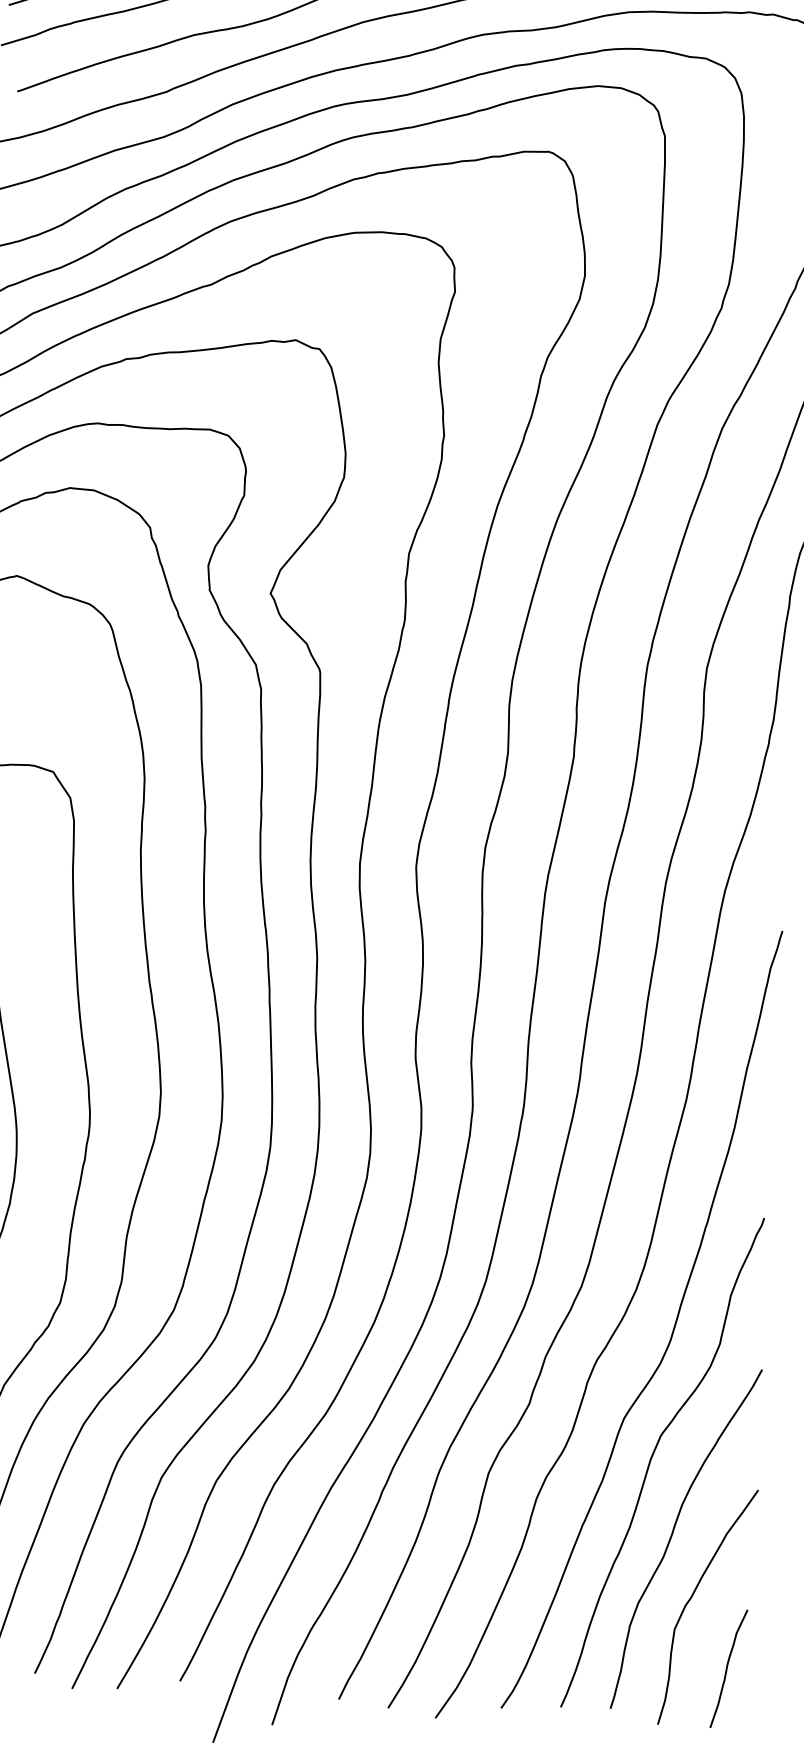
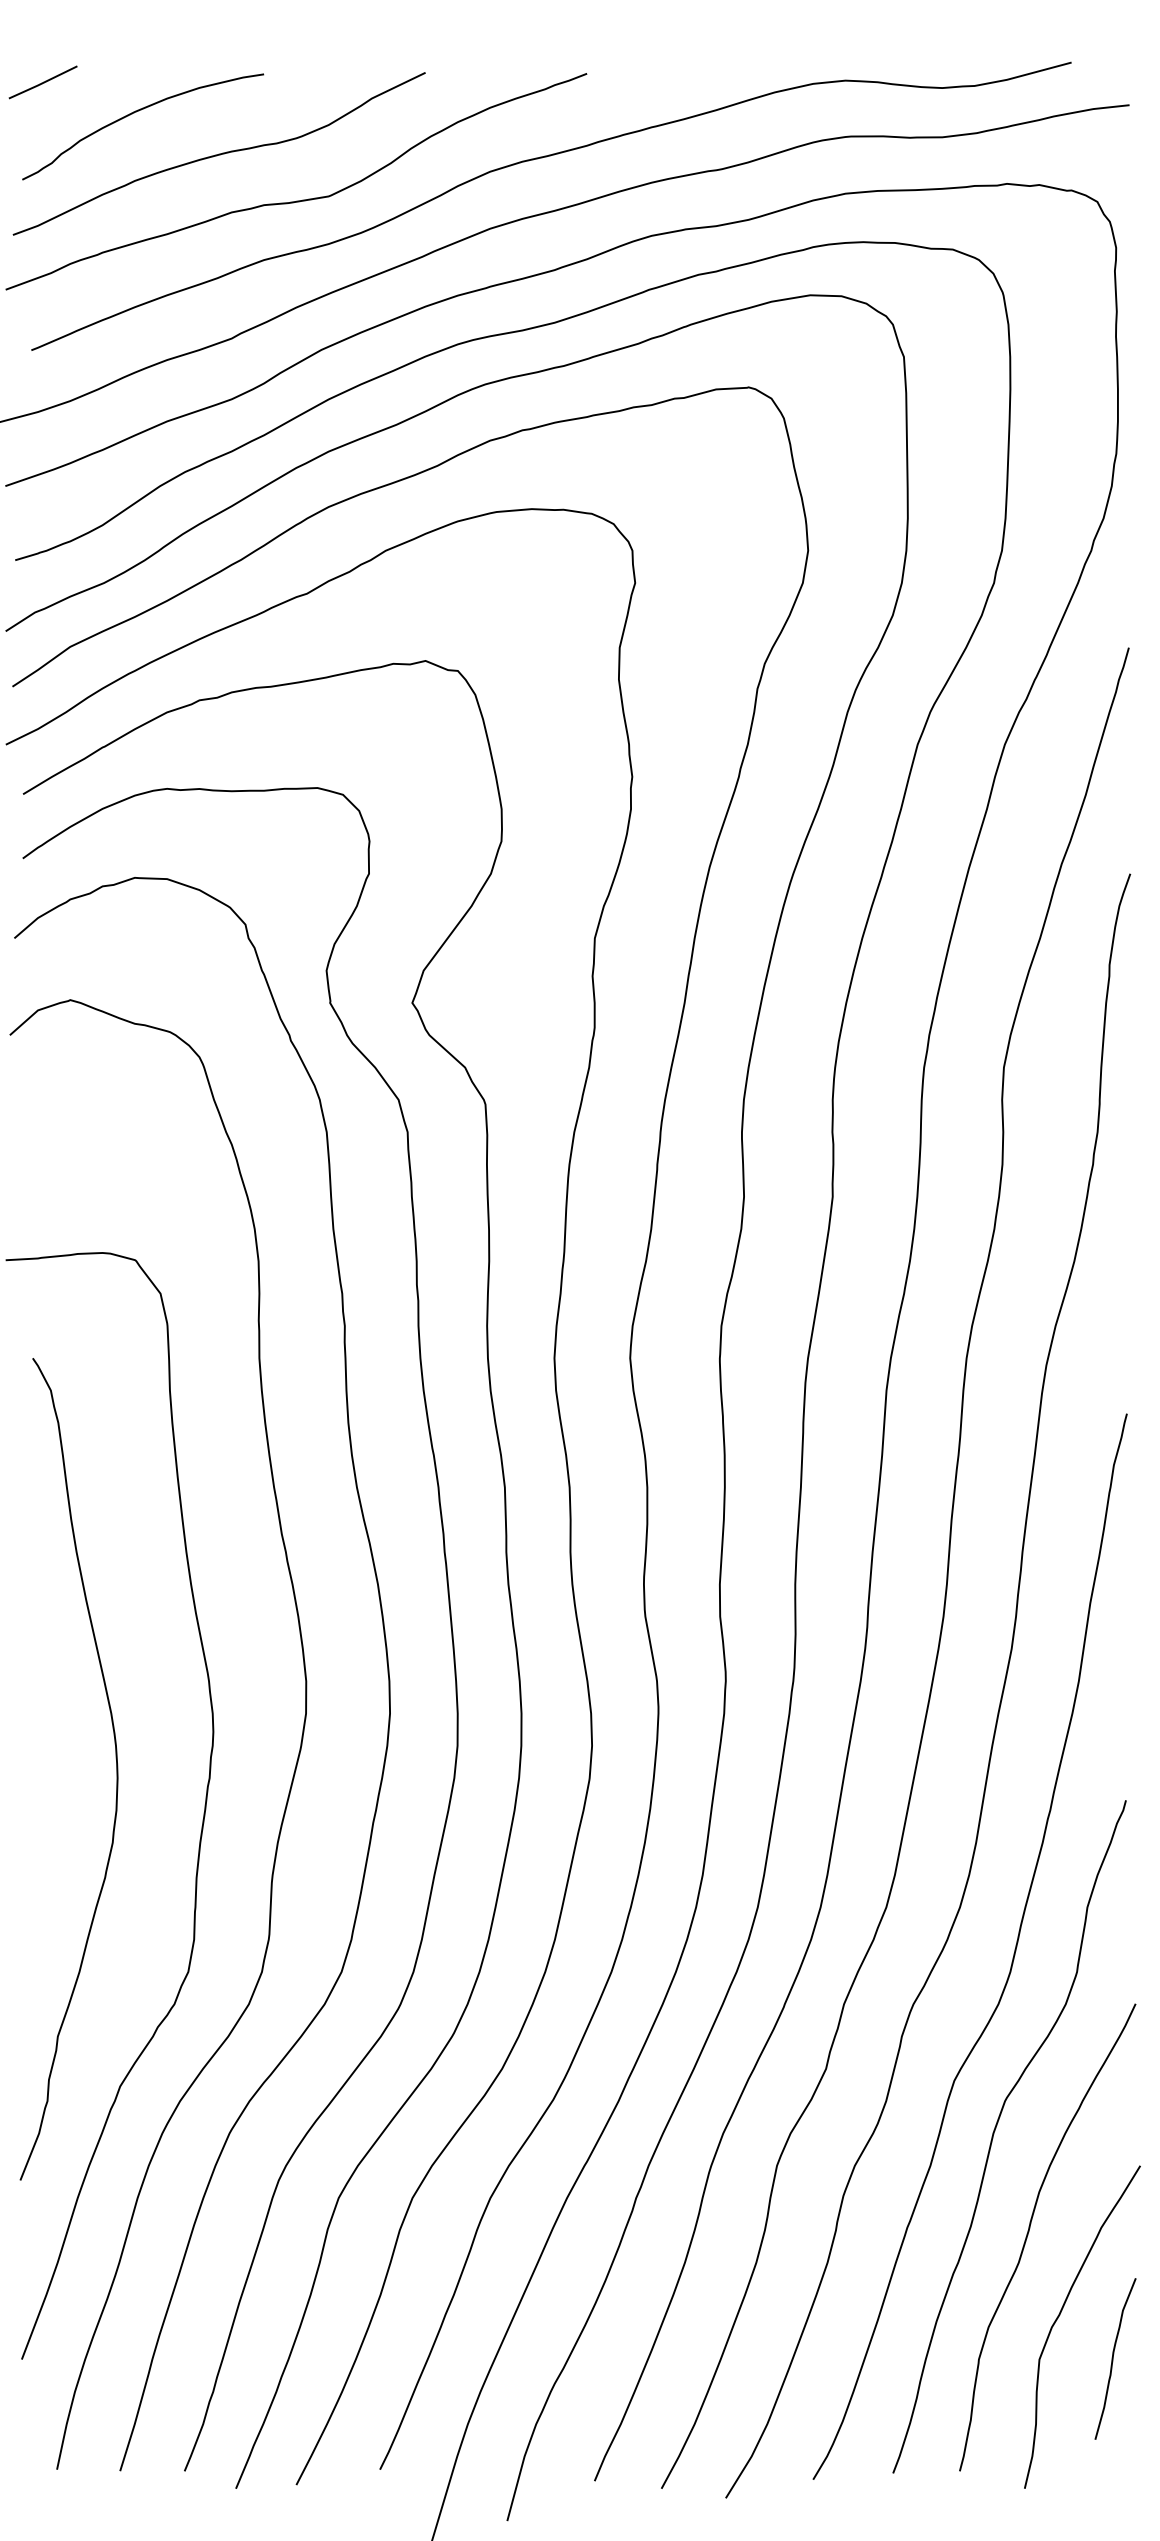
curve: (727, 1668) -> (1113, 2358), moved

